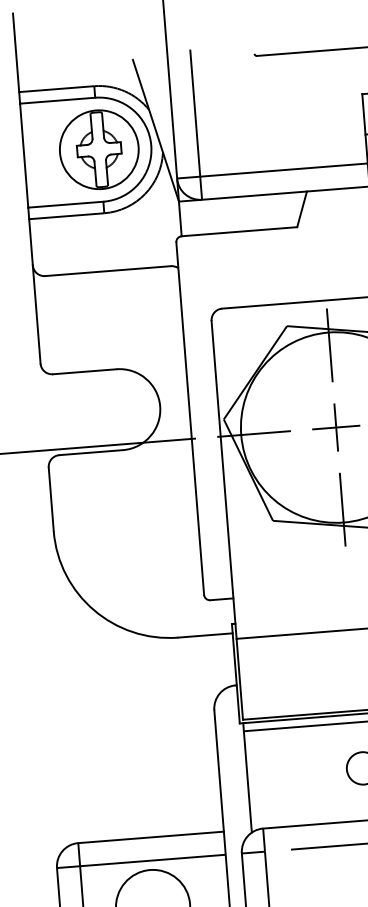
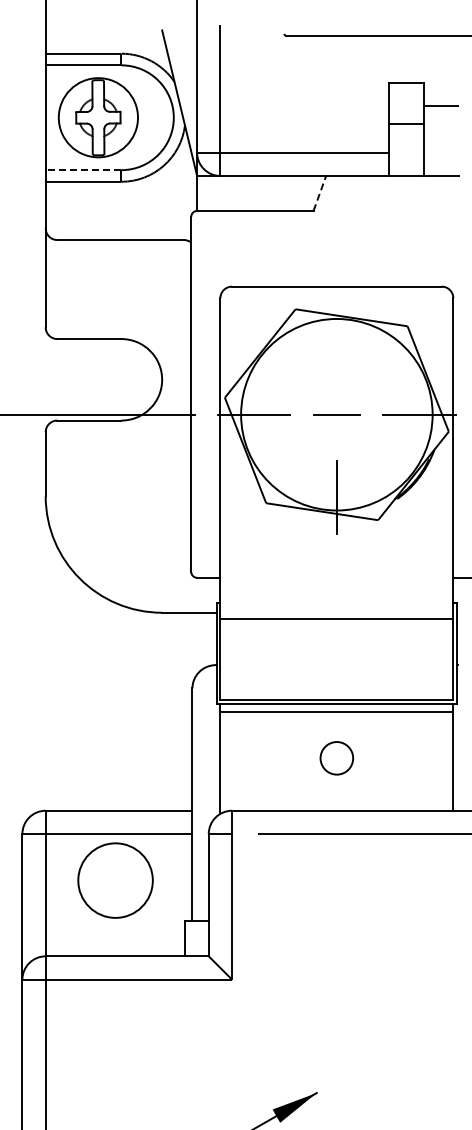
part: (98, 149) -> (97, 117), moved
line: (65, 205) -> (83, 170), solid -> dashed
line: (301, 209) -> (319, 193), solid -> dashed
line: (329, 344) -> (336, 331), removed
line: (335, 427) -> (336, 414), removed

